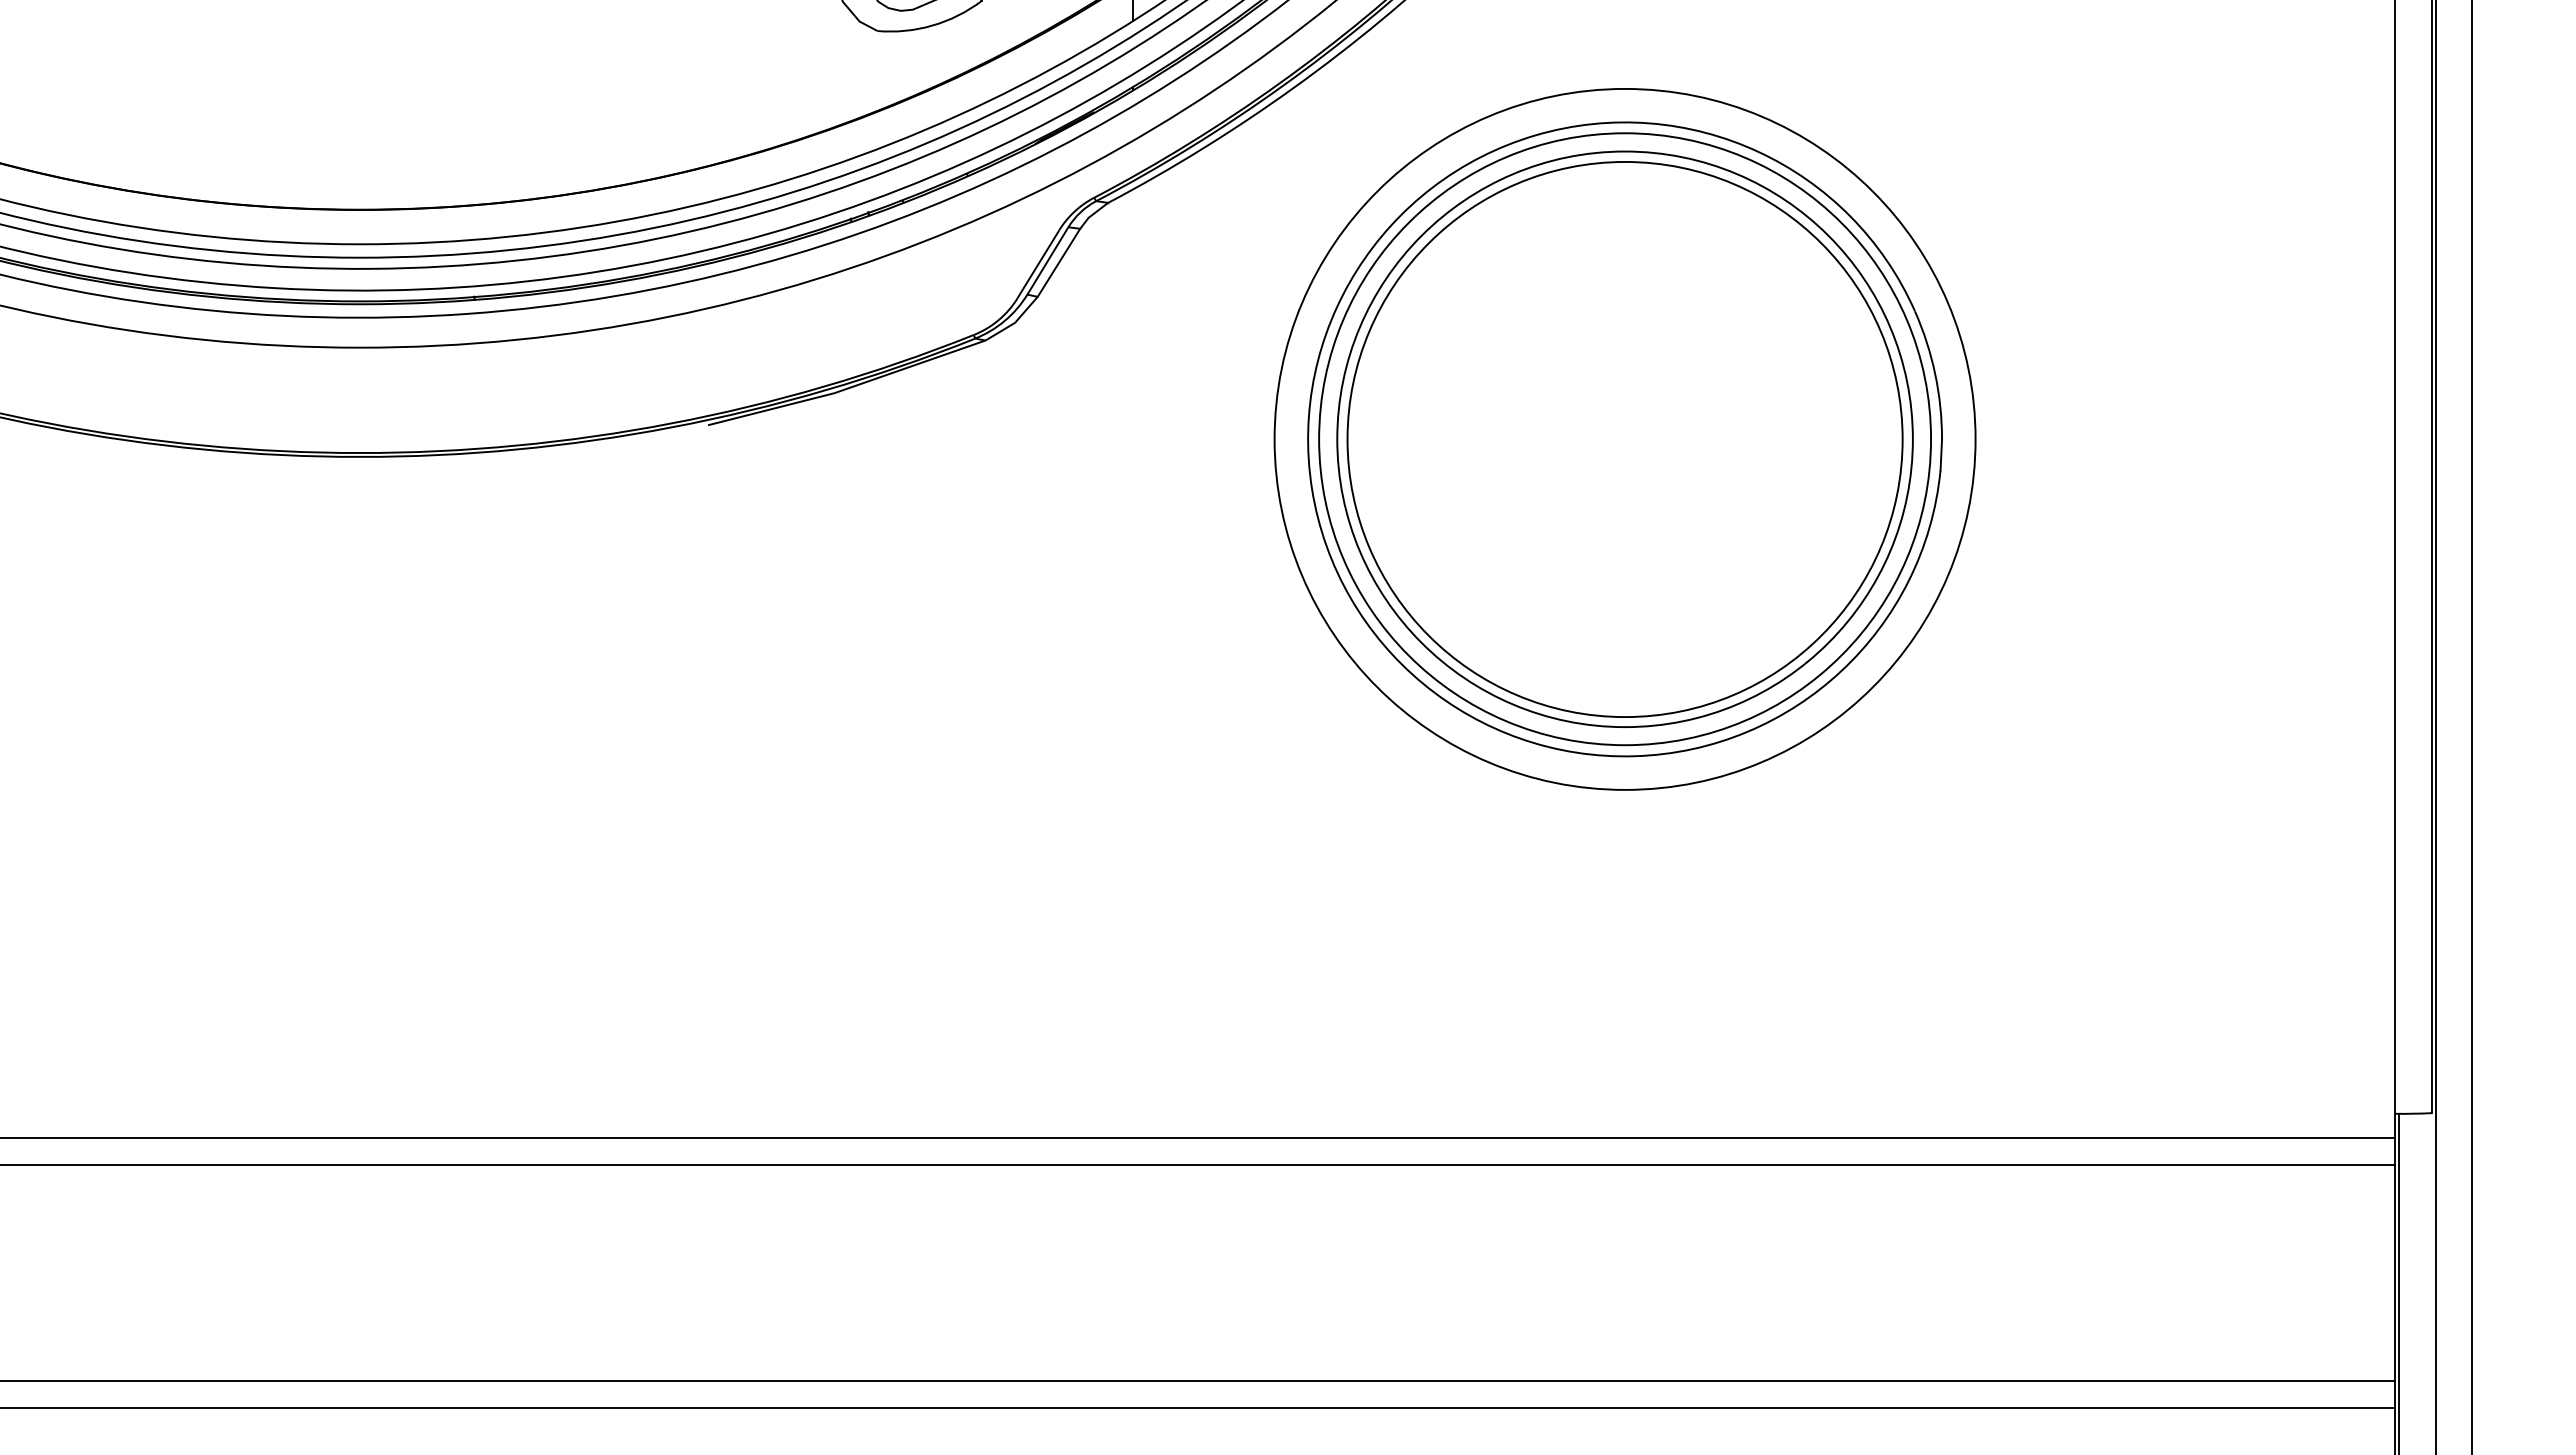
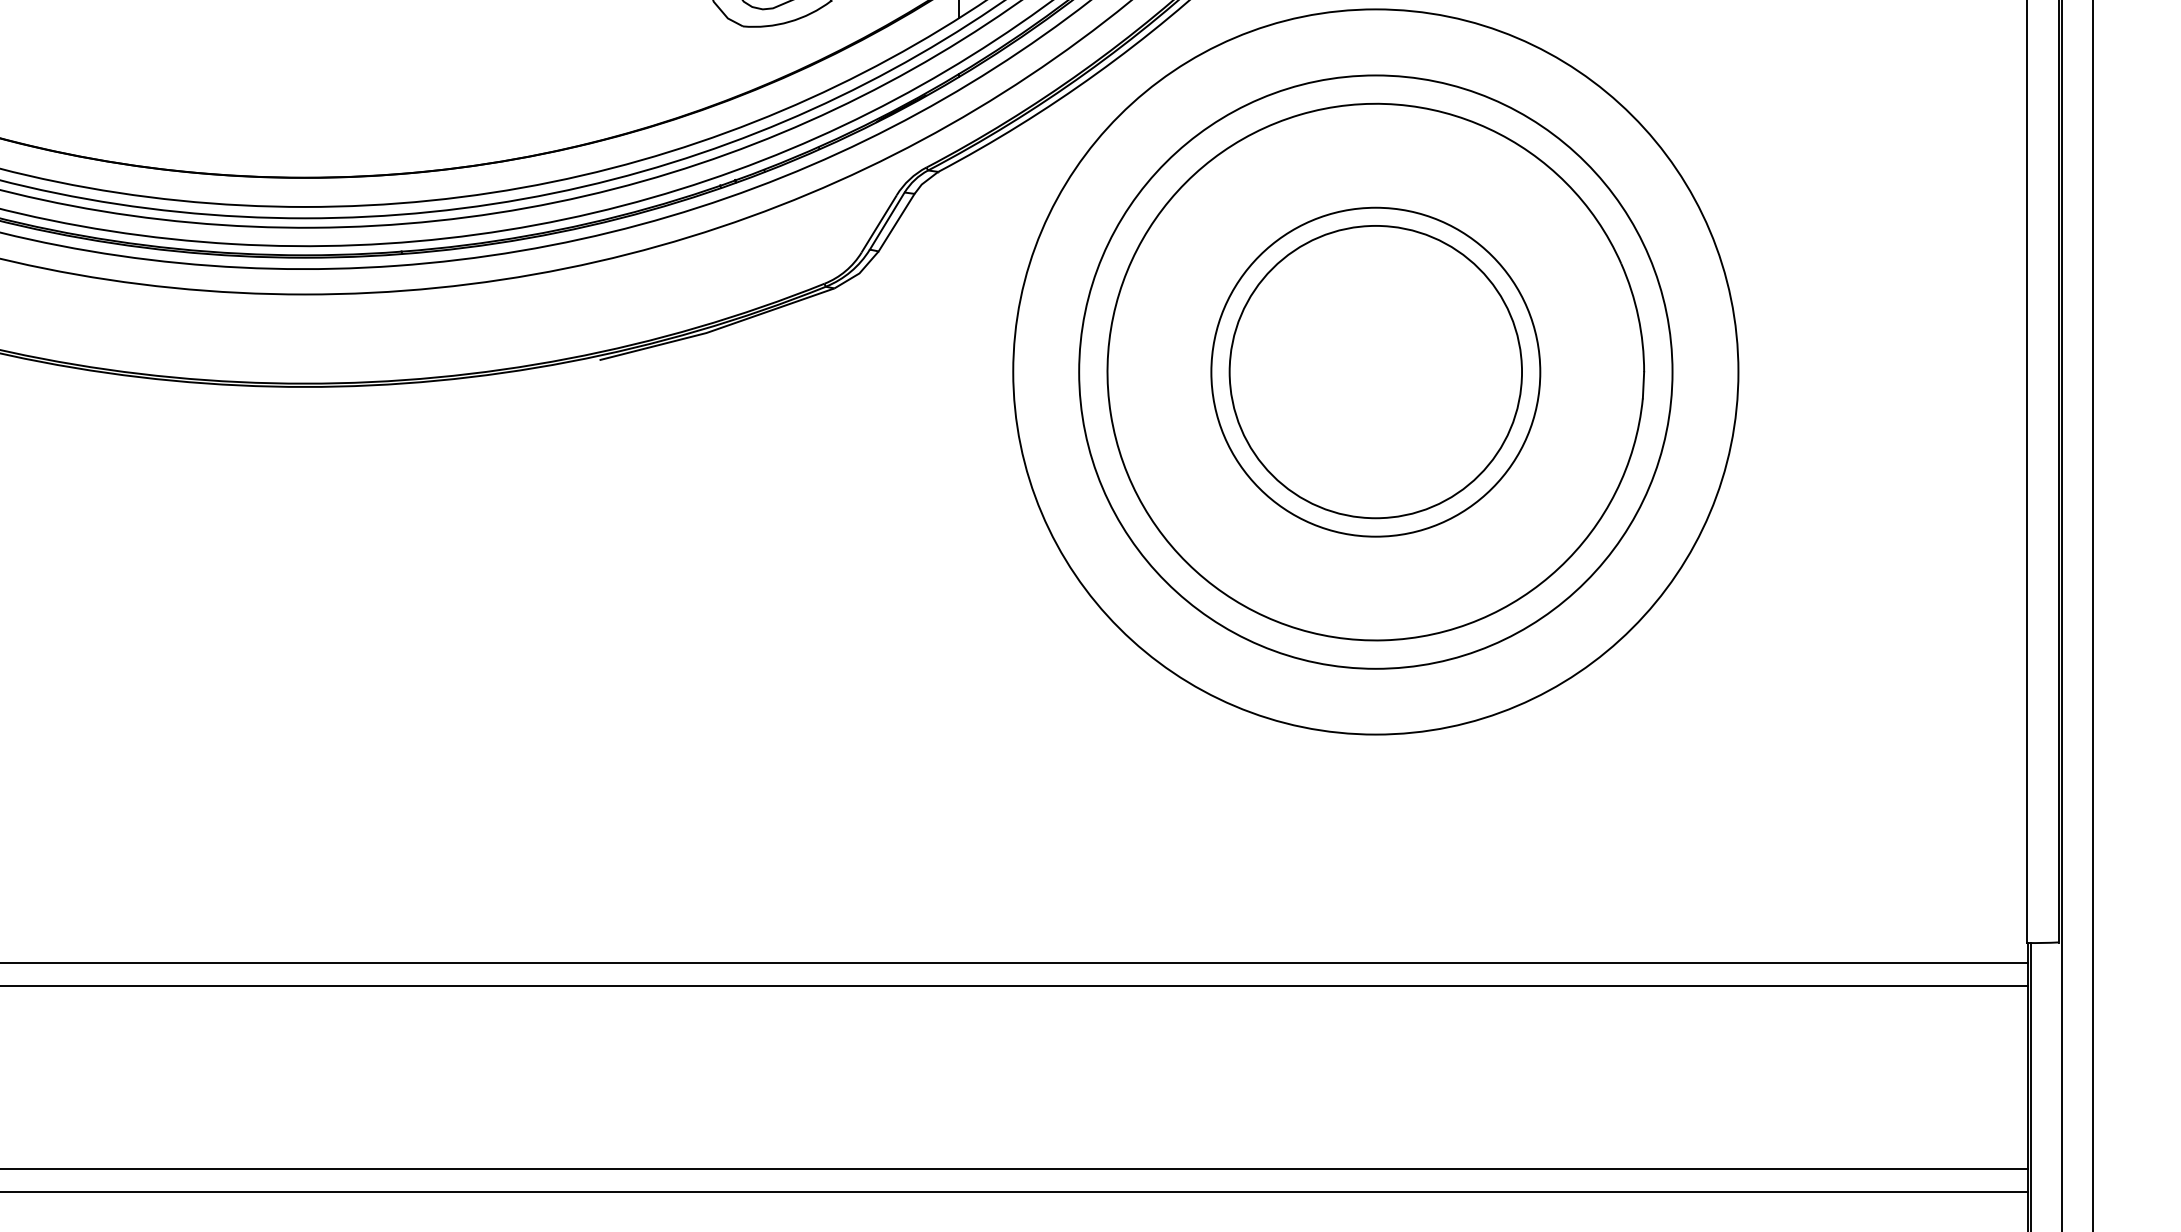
circle: (1624, 439) -> (1375, 372), size x0.6
circle: (1624, 439) -> (1375, 372), size x0.7
circle: (1625, 439) -> (1376, 372), size x1.4

